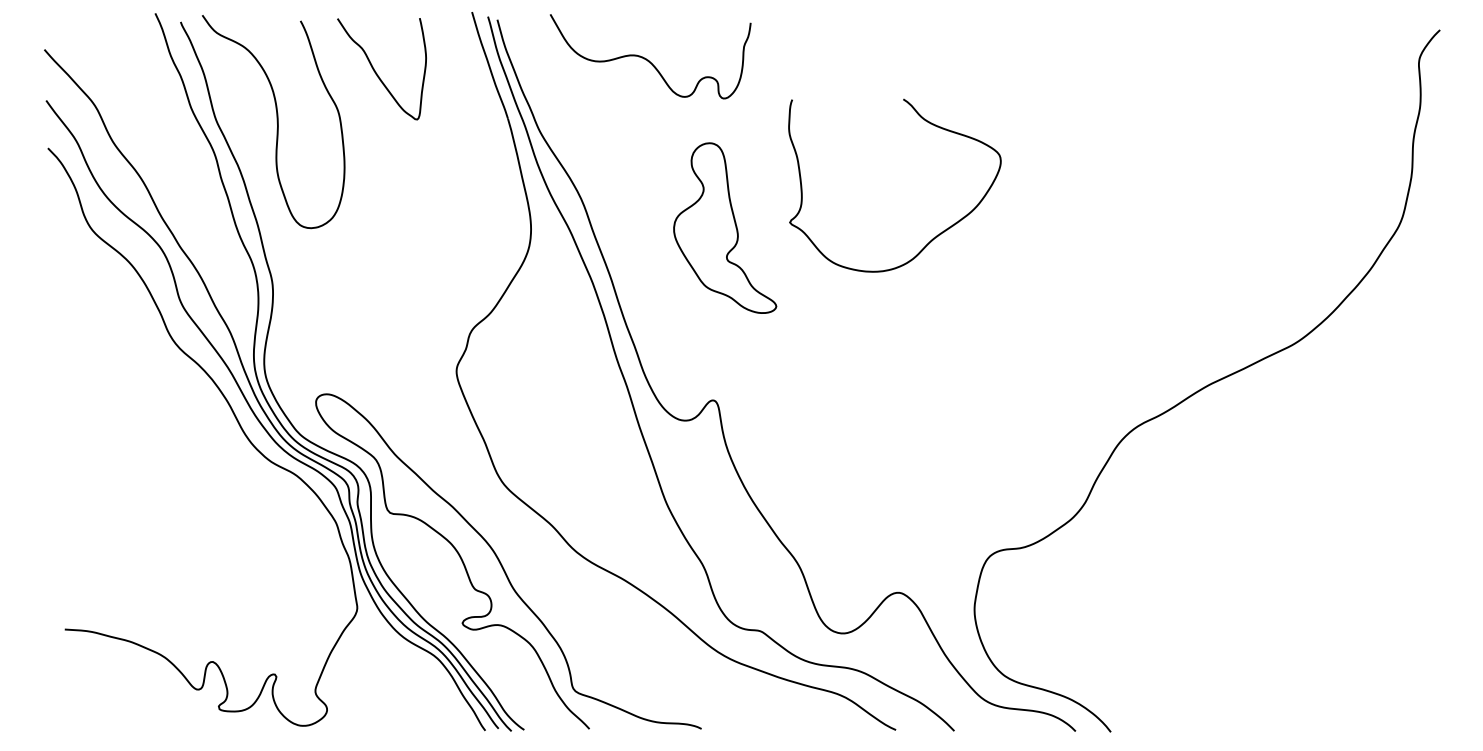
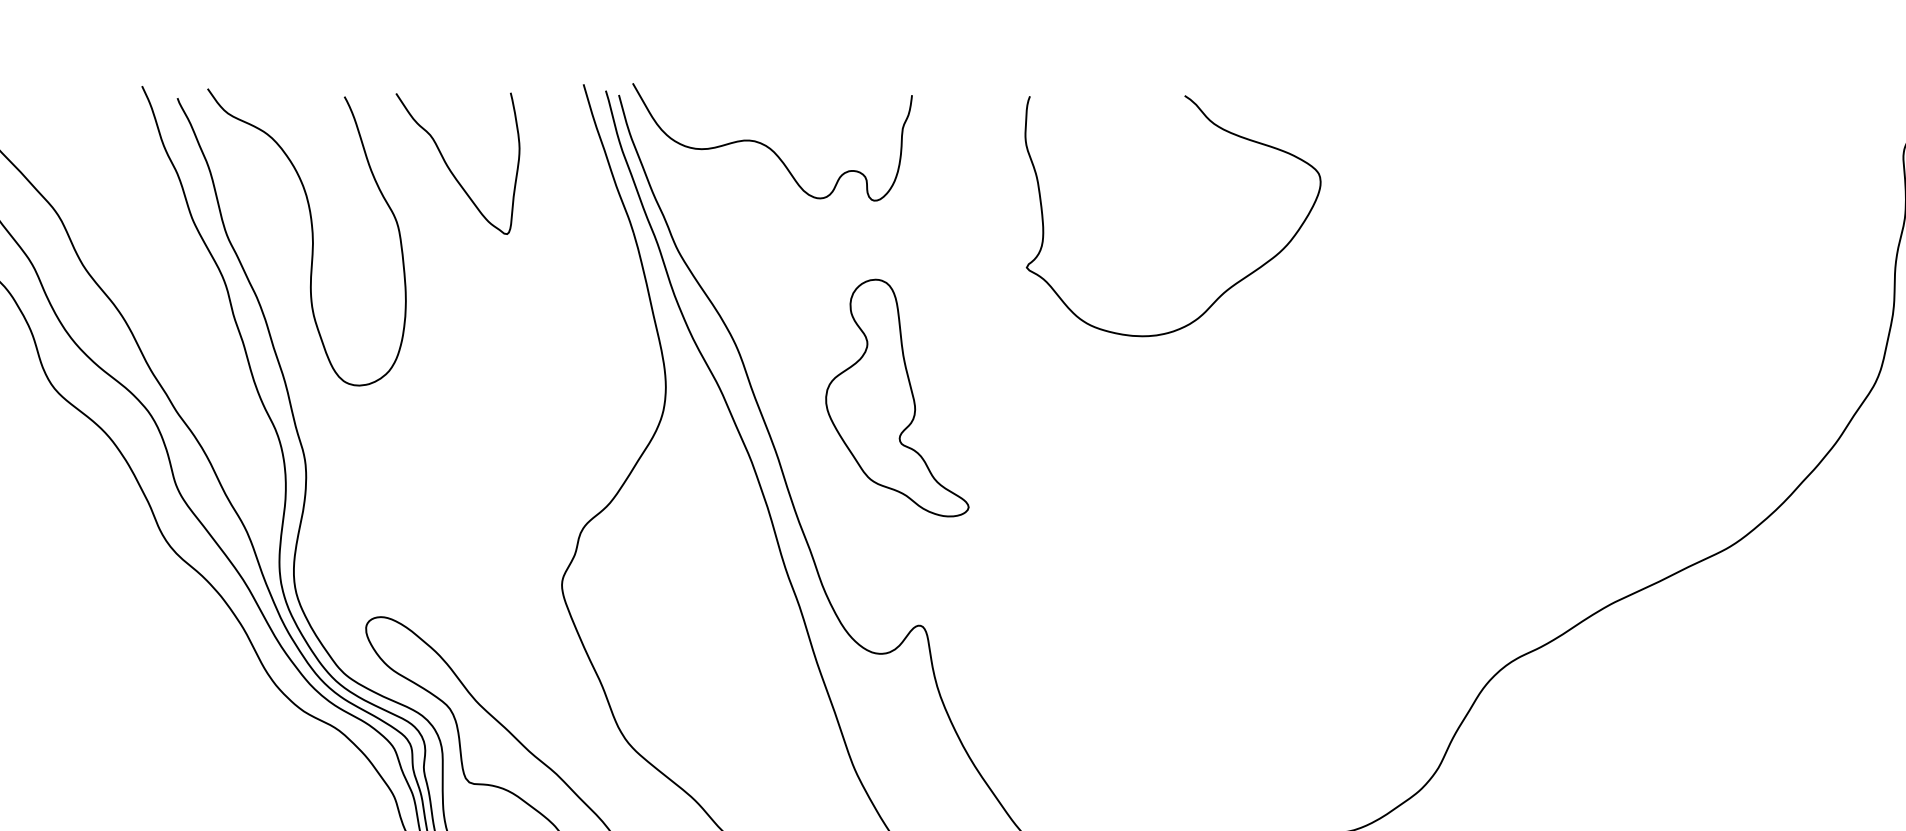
curve: (648, 59) -> (769, 146), moved
part: (725, 227) -> (897, 397), moved
curve: (933, 237) -> (1226, 288), moved

